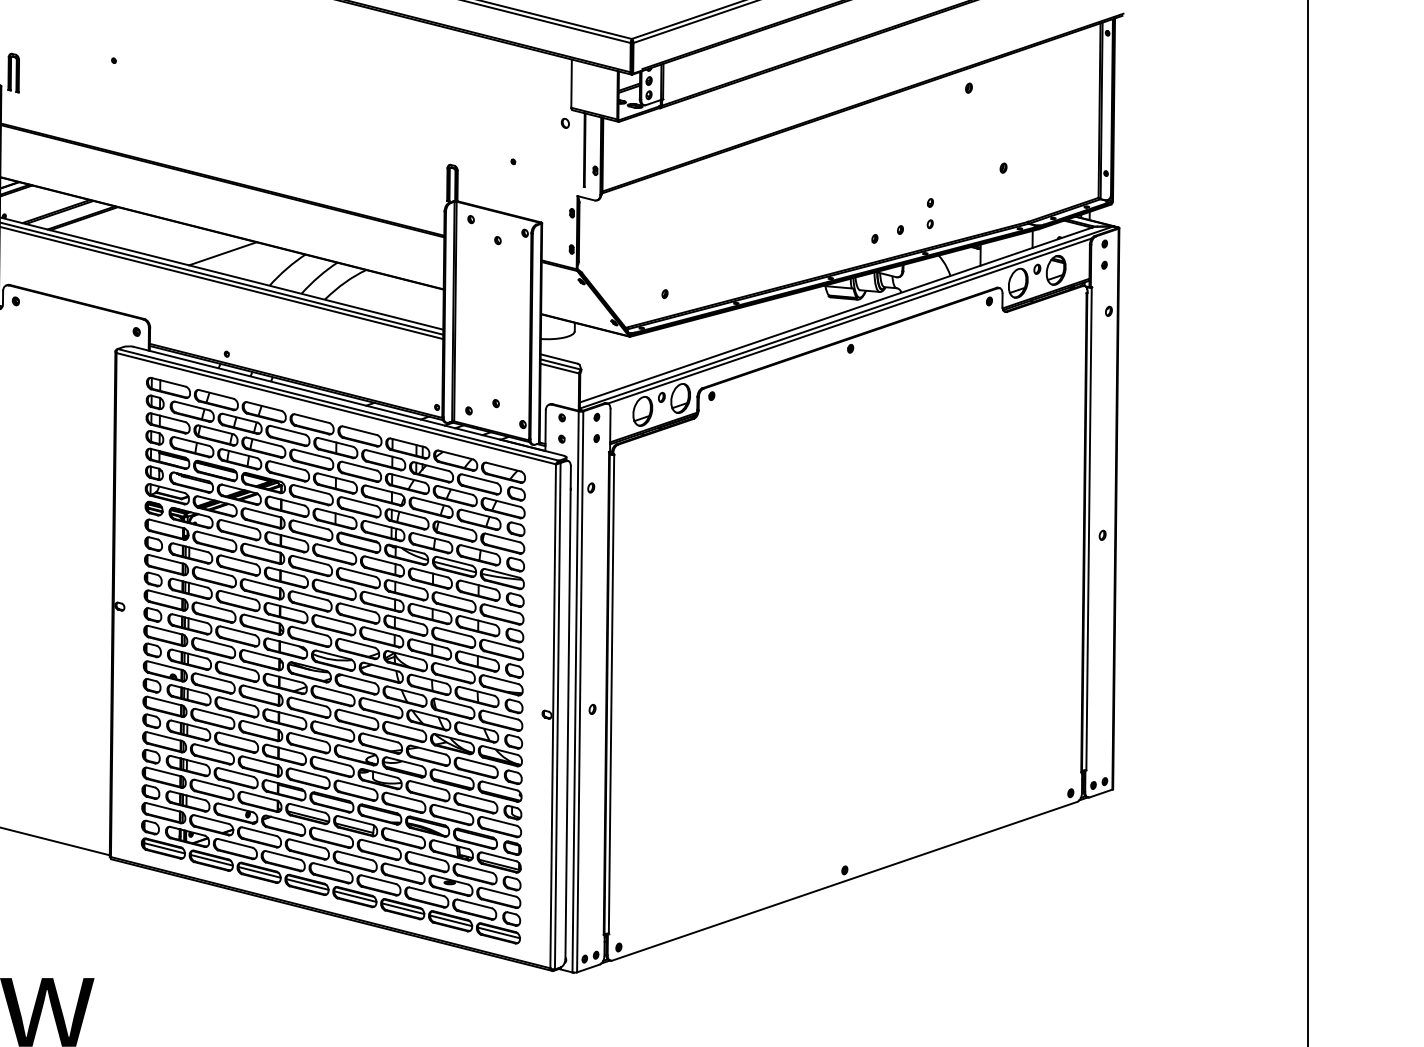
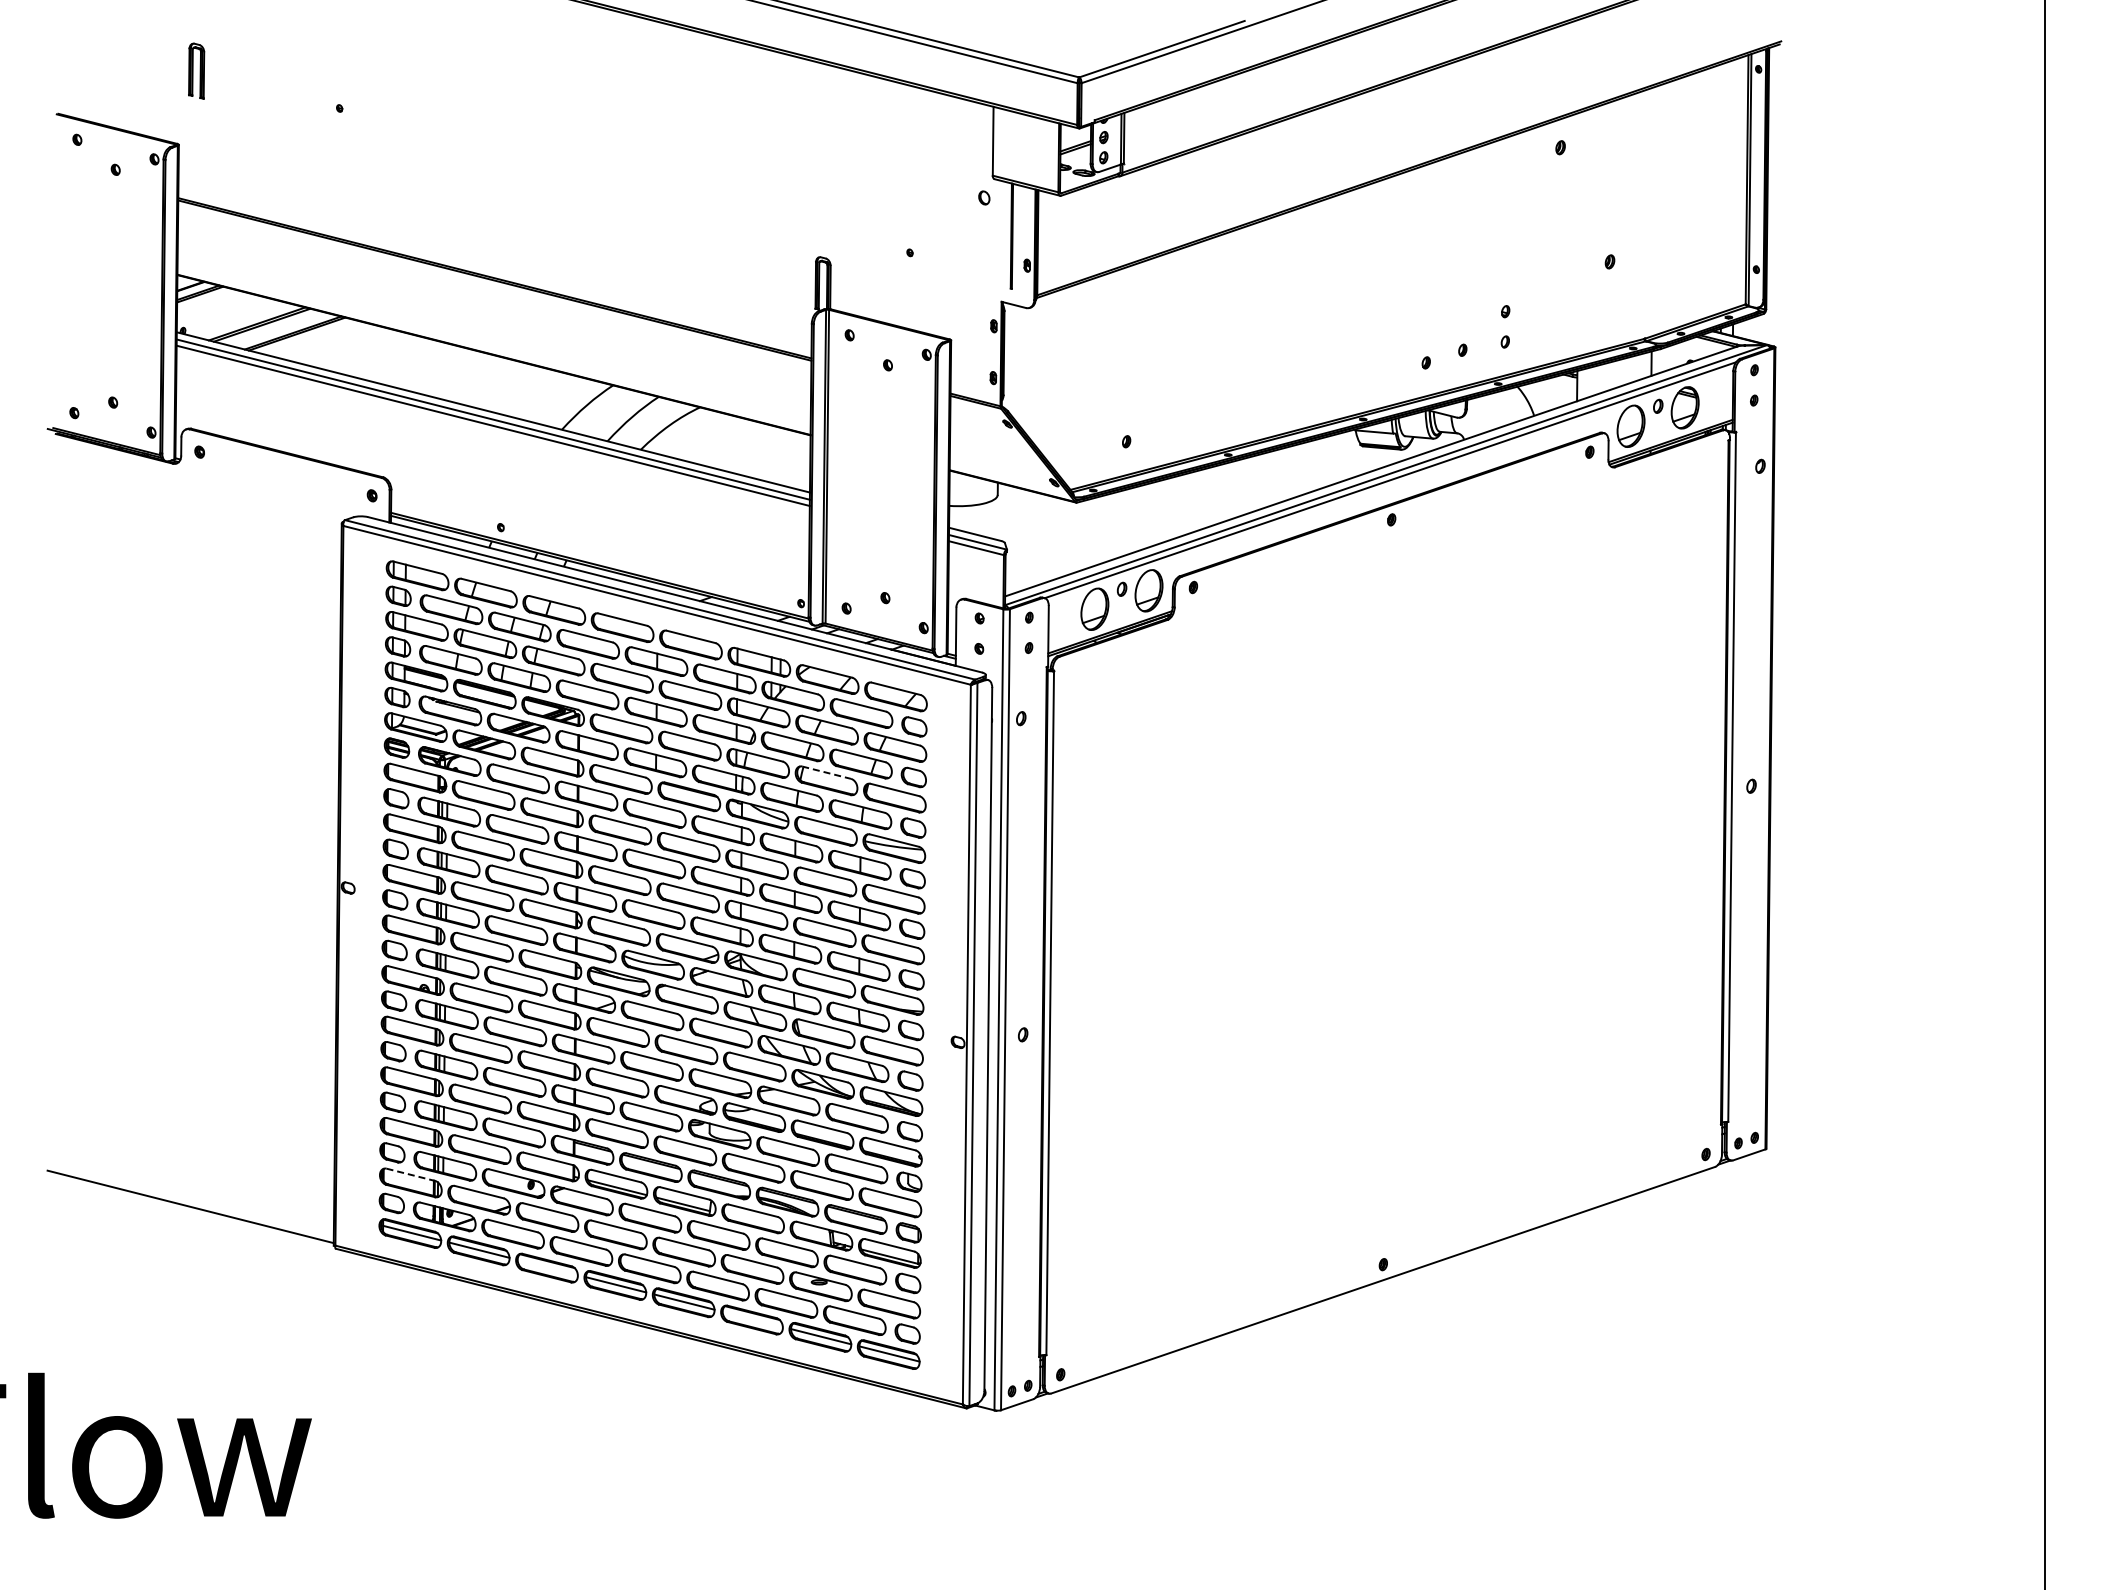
part: (13, 72) -> (196, 70), moved
line: (222, 253) -> (494, 383), removed
line: (455, 525) -> (827, 772), solid -> dashed
line: (454, 567) -> (826, 831), removed
line: (164, 807) -> (411, 1174), solid -> dashed
line: (259, 872) -> (547, 1267), removed
line: (403, 908) -> (752, 1319), removed

